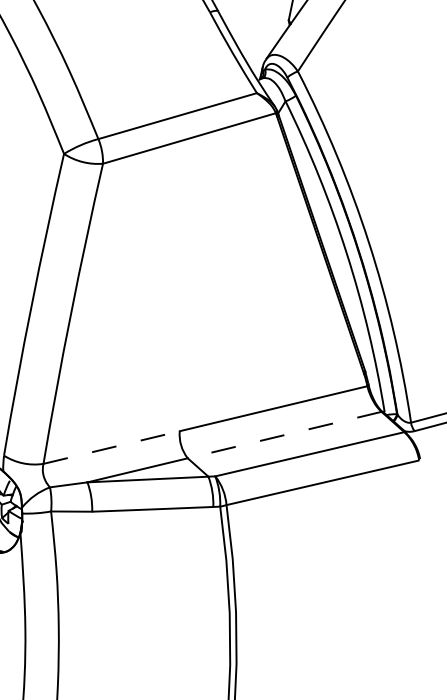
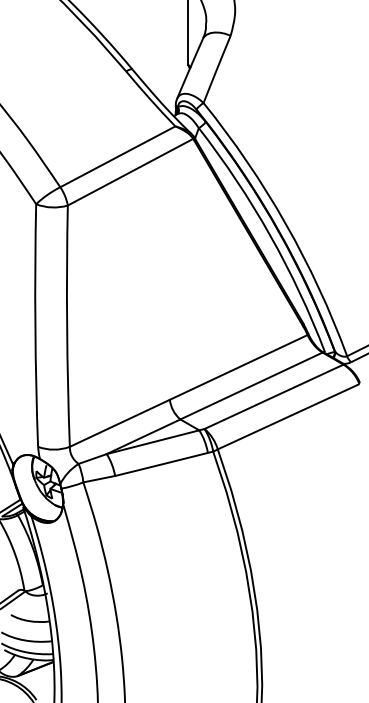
line: (284, 435) -> (251, 386), dashed -> solid
line: (112, 447) -> (120, 423), dashed -> solid

